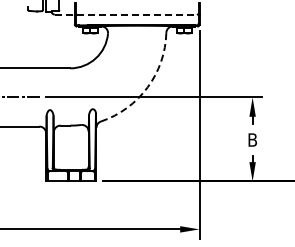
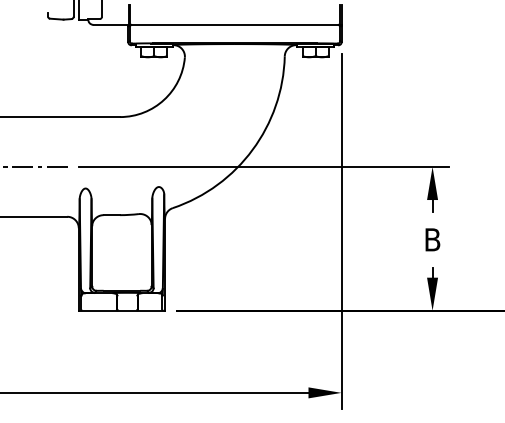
line: (127, 14) -> (218, 24), dashed -> solid
arc: (147, 87) -> (252, 149), dashed -> solid

